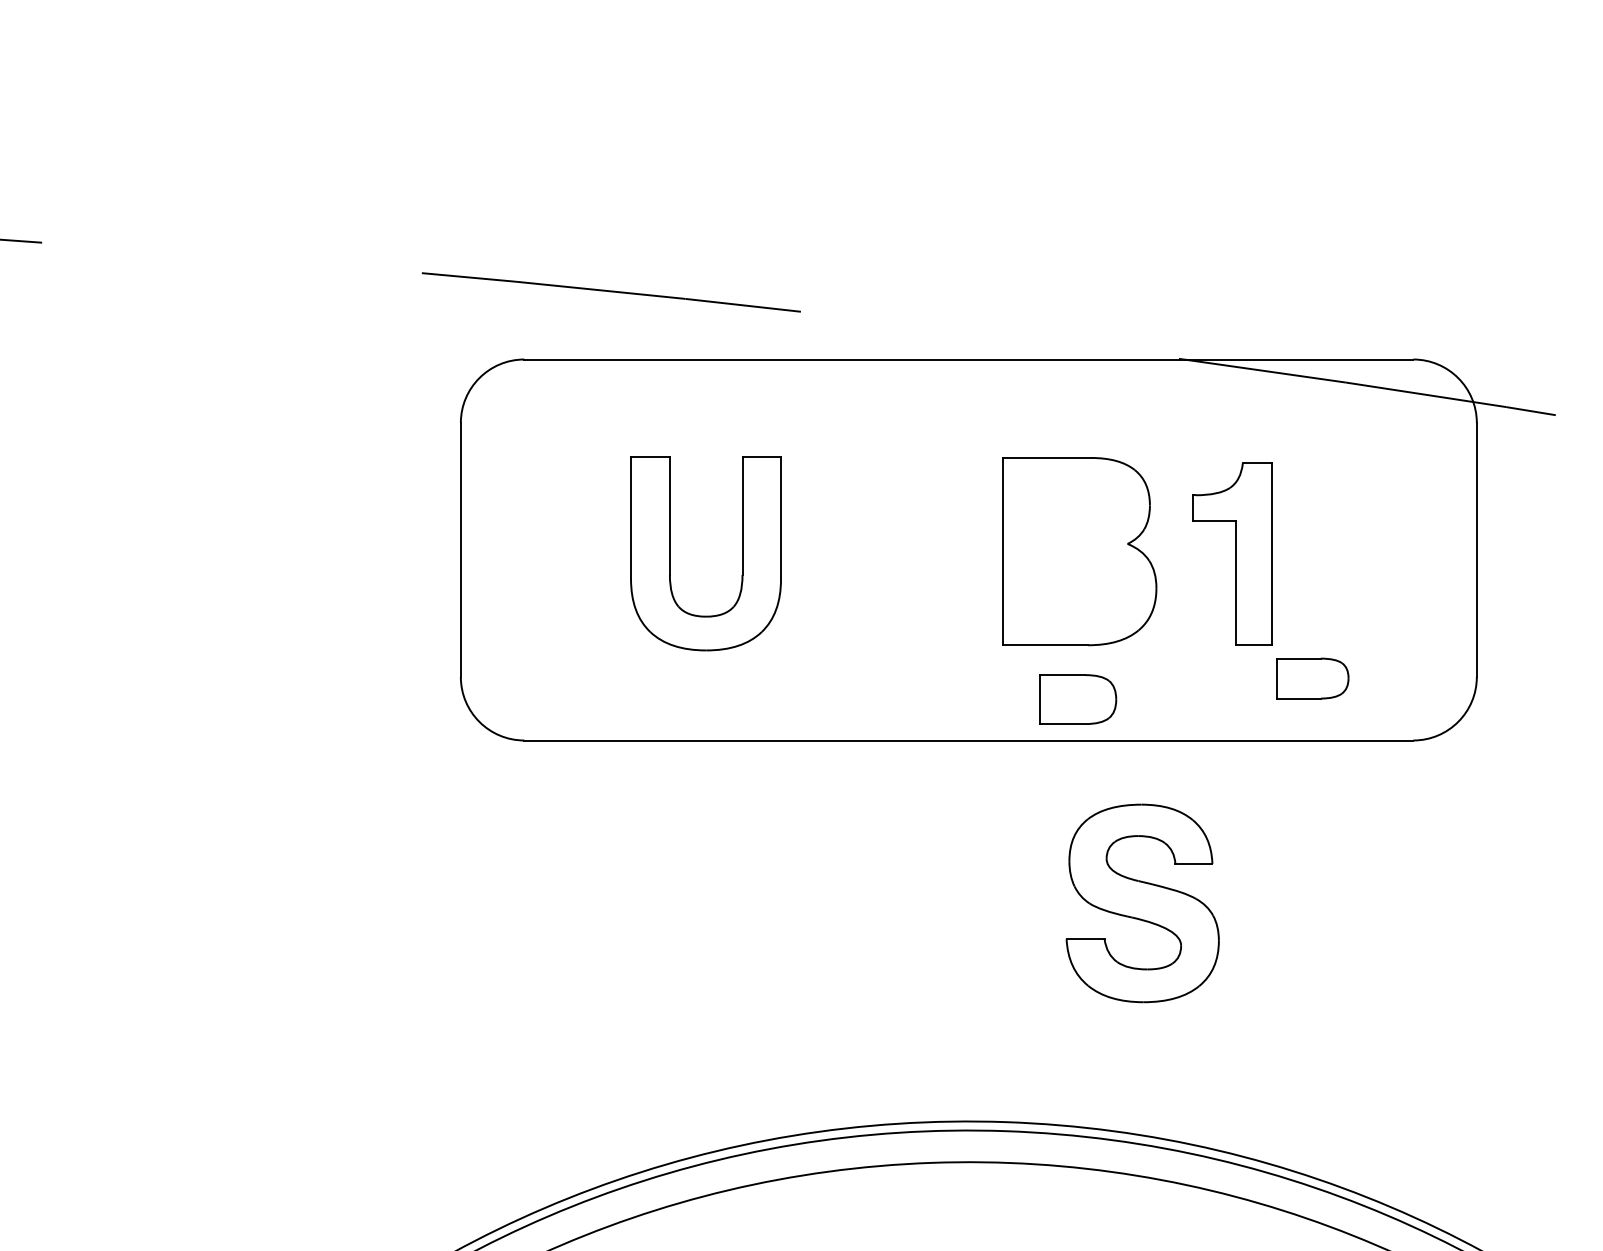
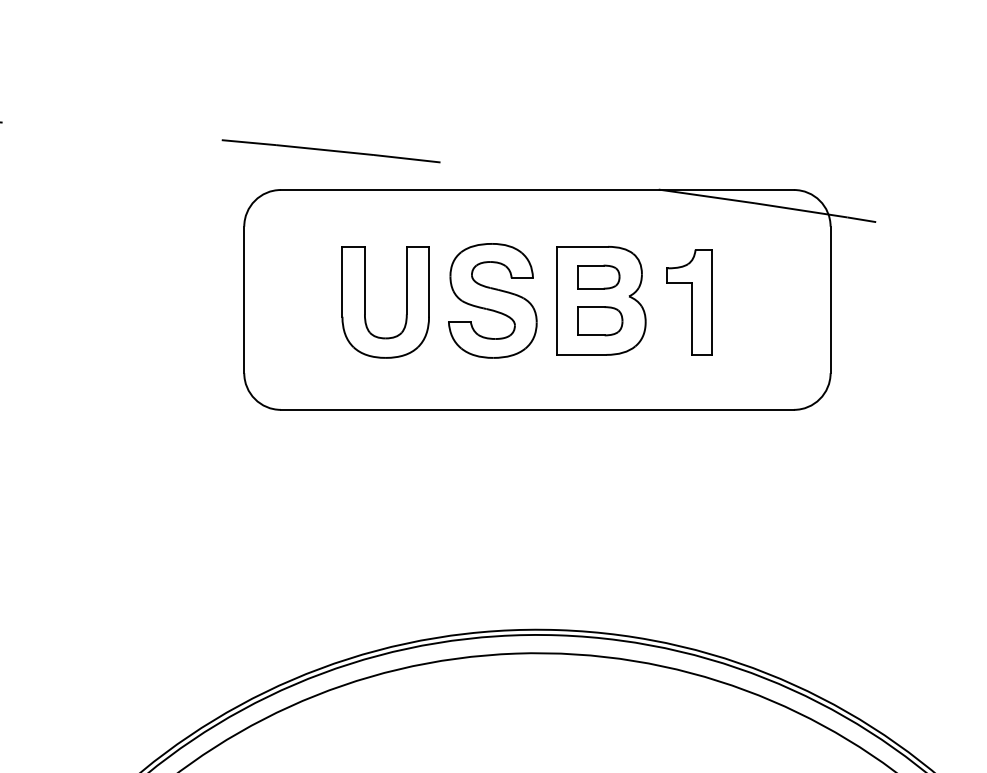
part: (1312, 677) -> (598, 276), moved
part: (1078, 699) -> (600, 321), moved
part: (1142, 902) -> (492, 300), moved

